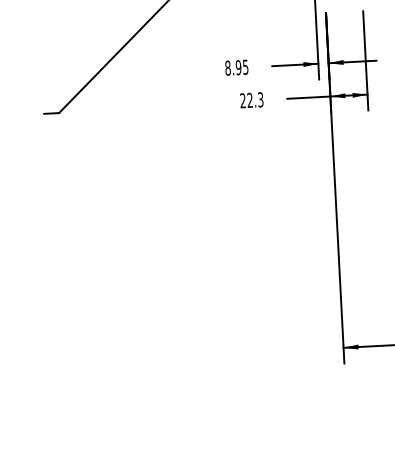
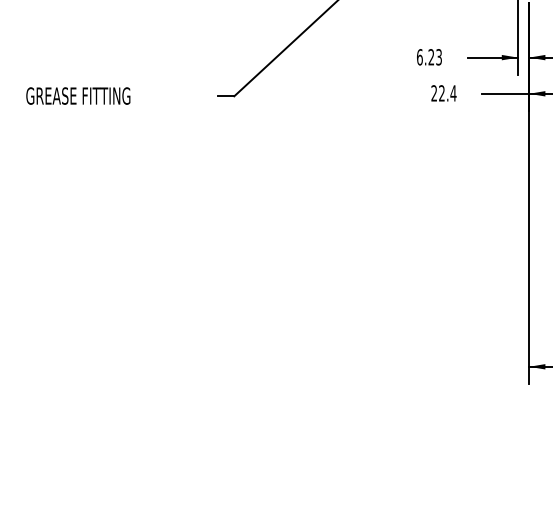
text: (236, 67) -> (429, 57), 8.95 -> 6.23
text: (260, 99) -> (453, 93), 22.3 -> 22.4

